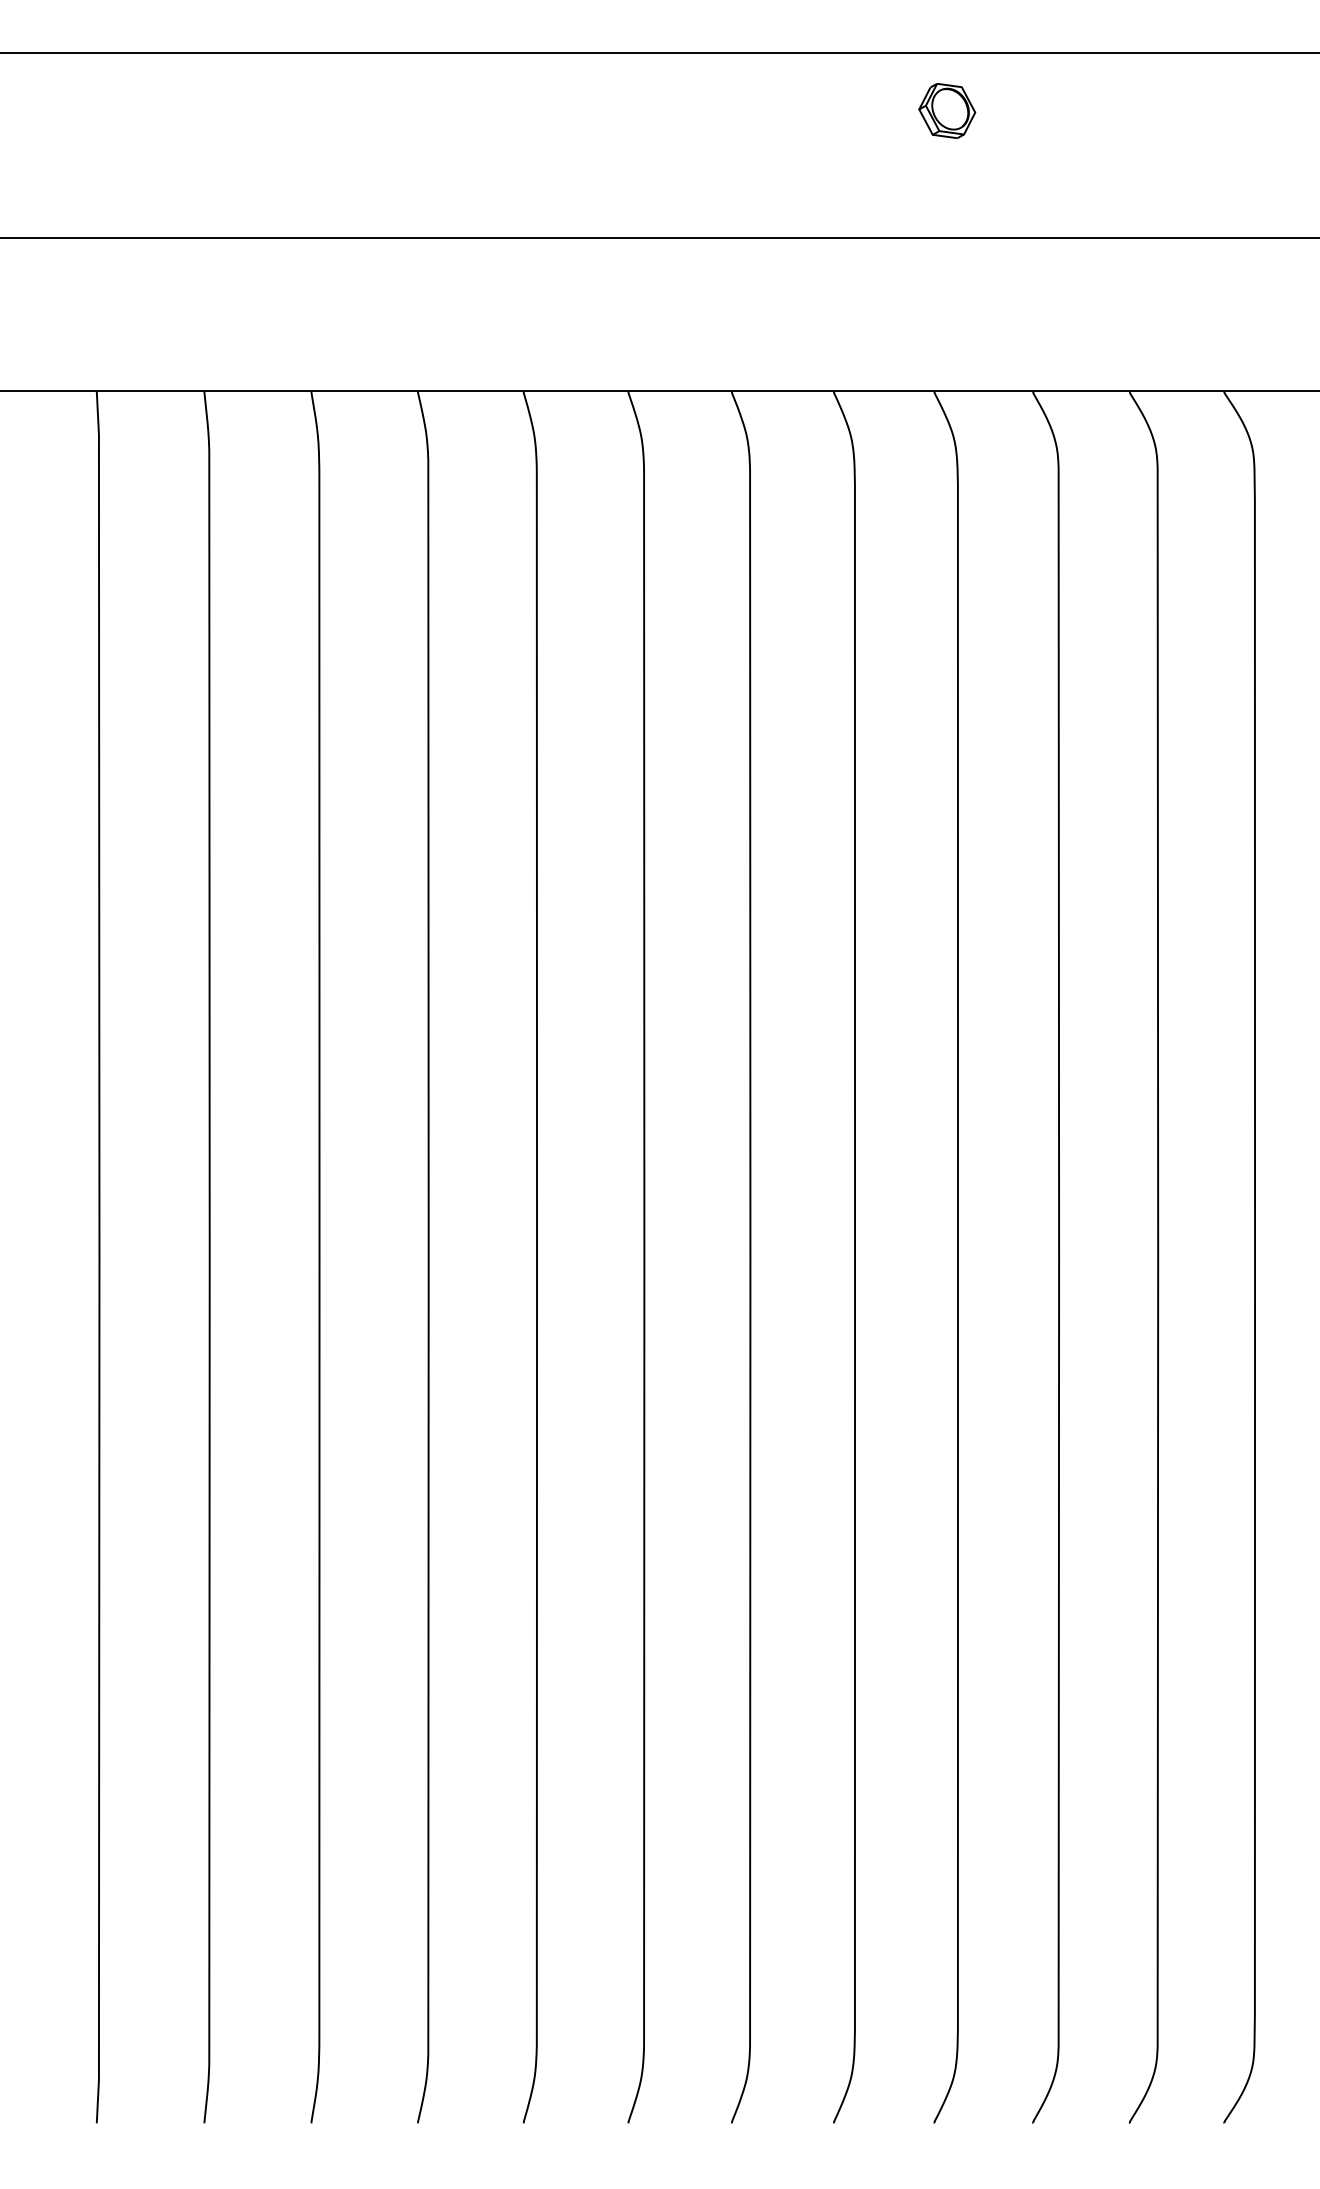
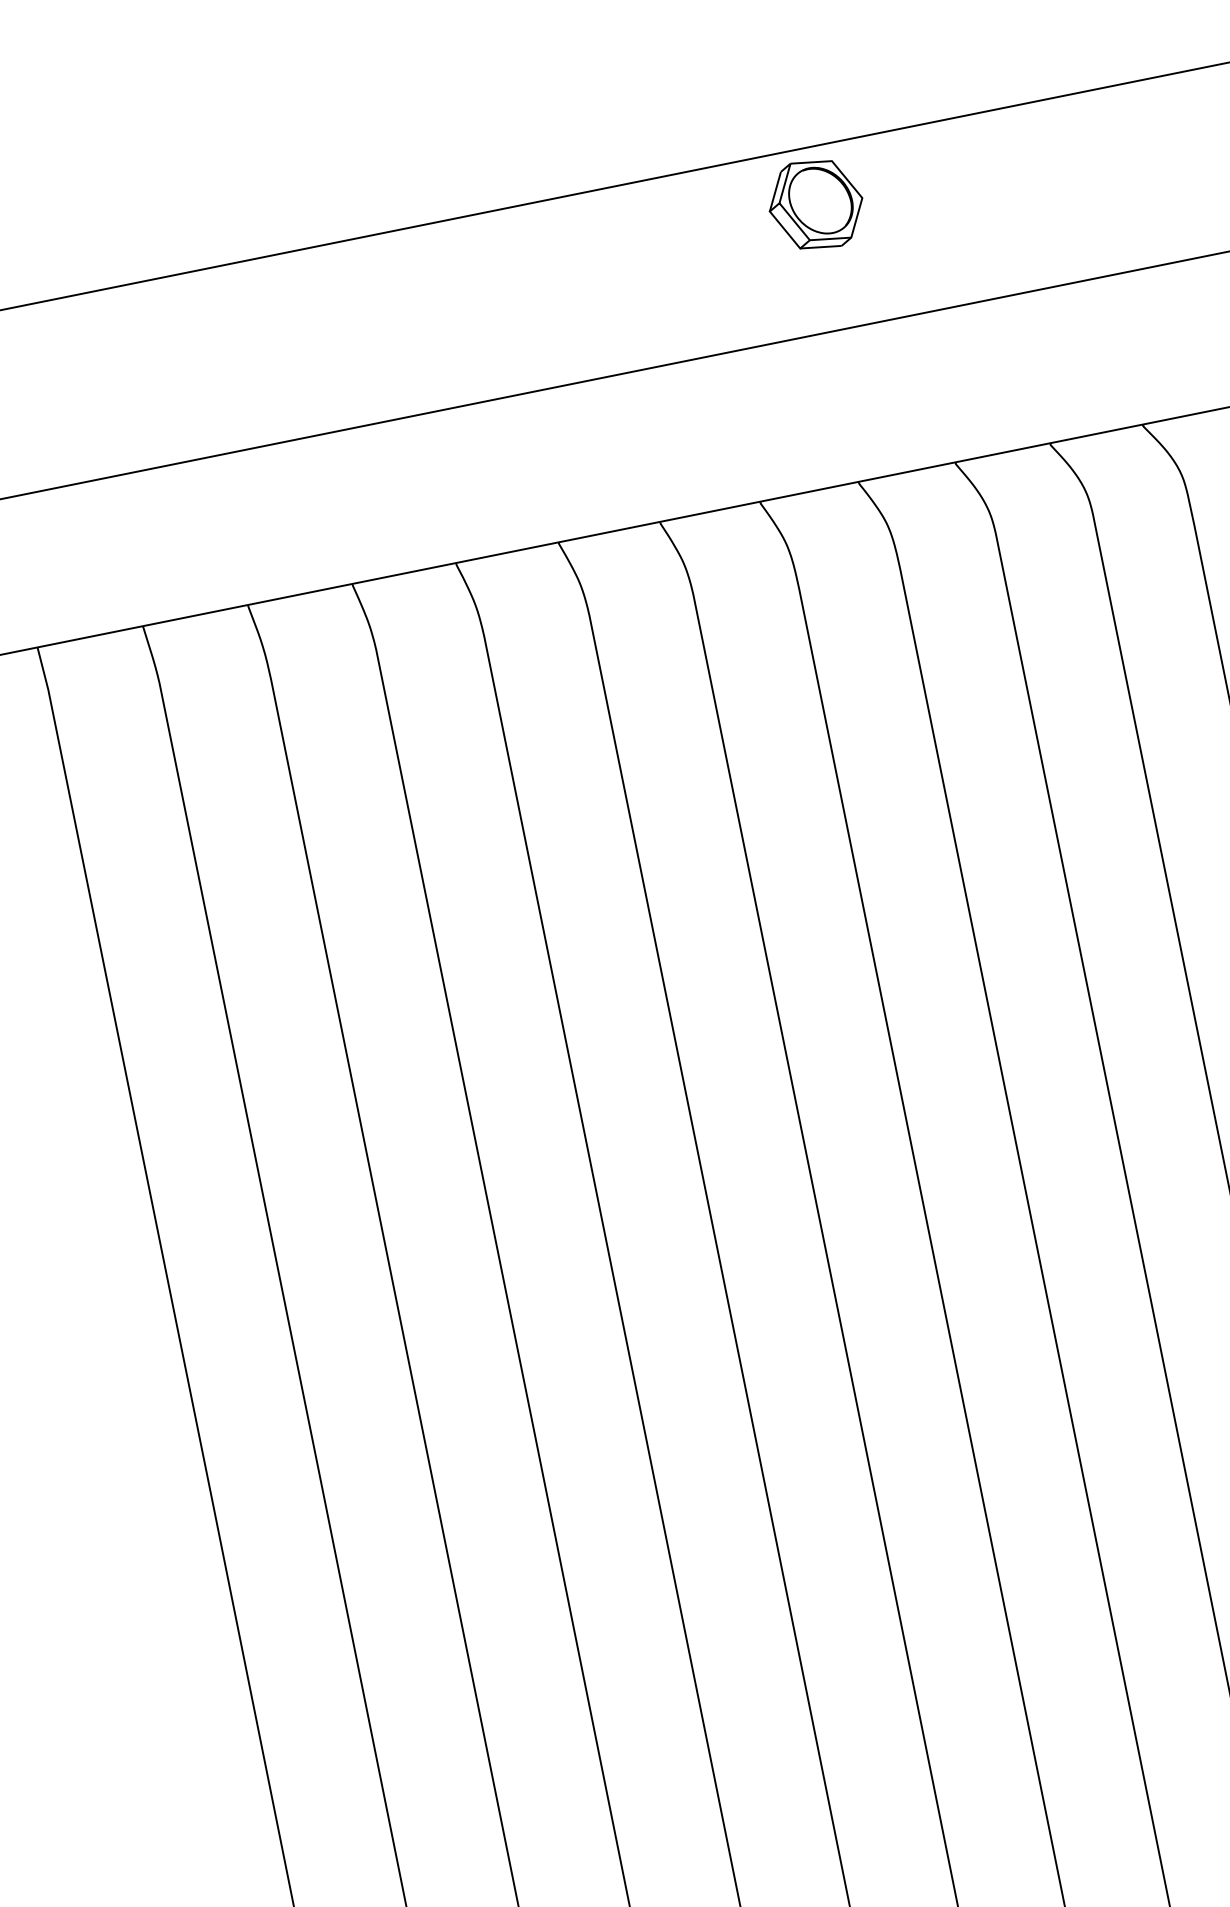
part: (946, 110) -> (815, 204), size x1.67

